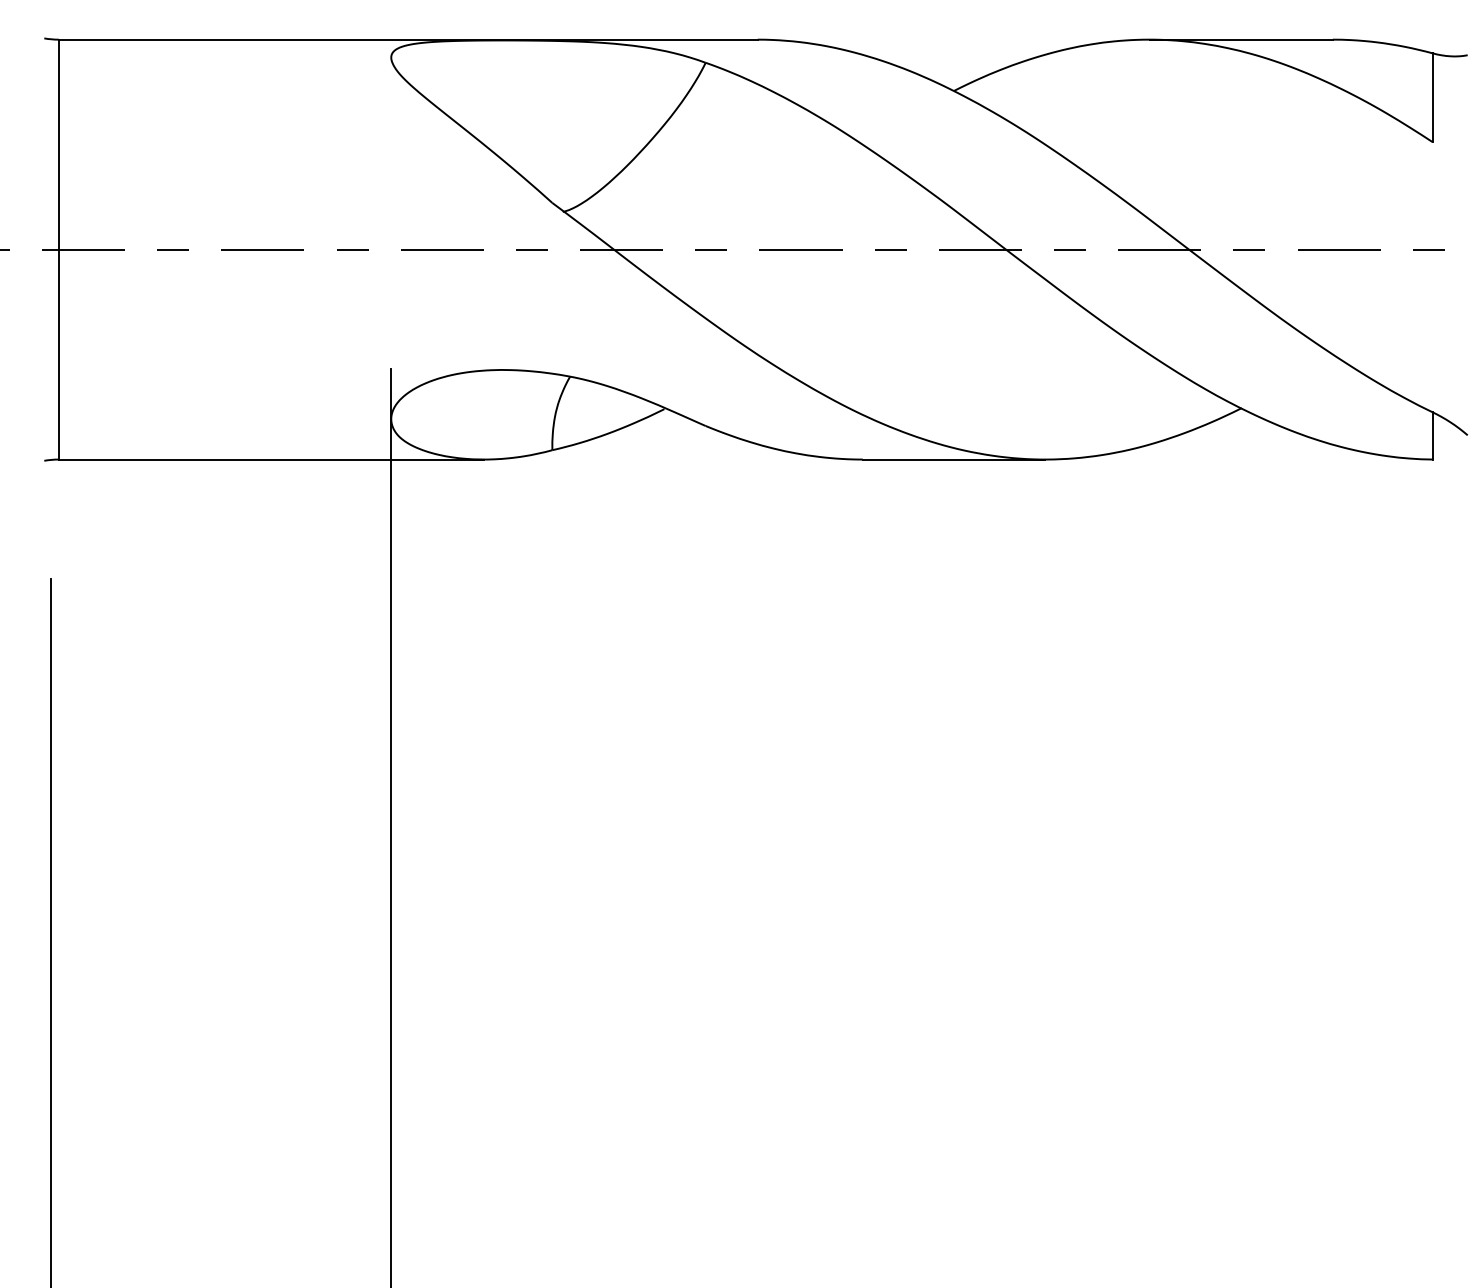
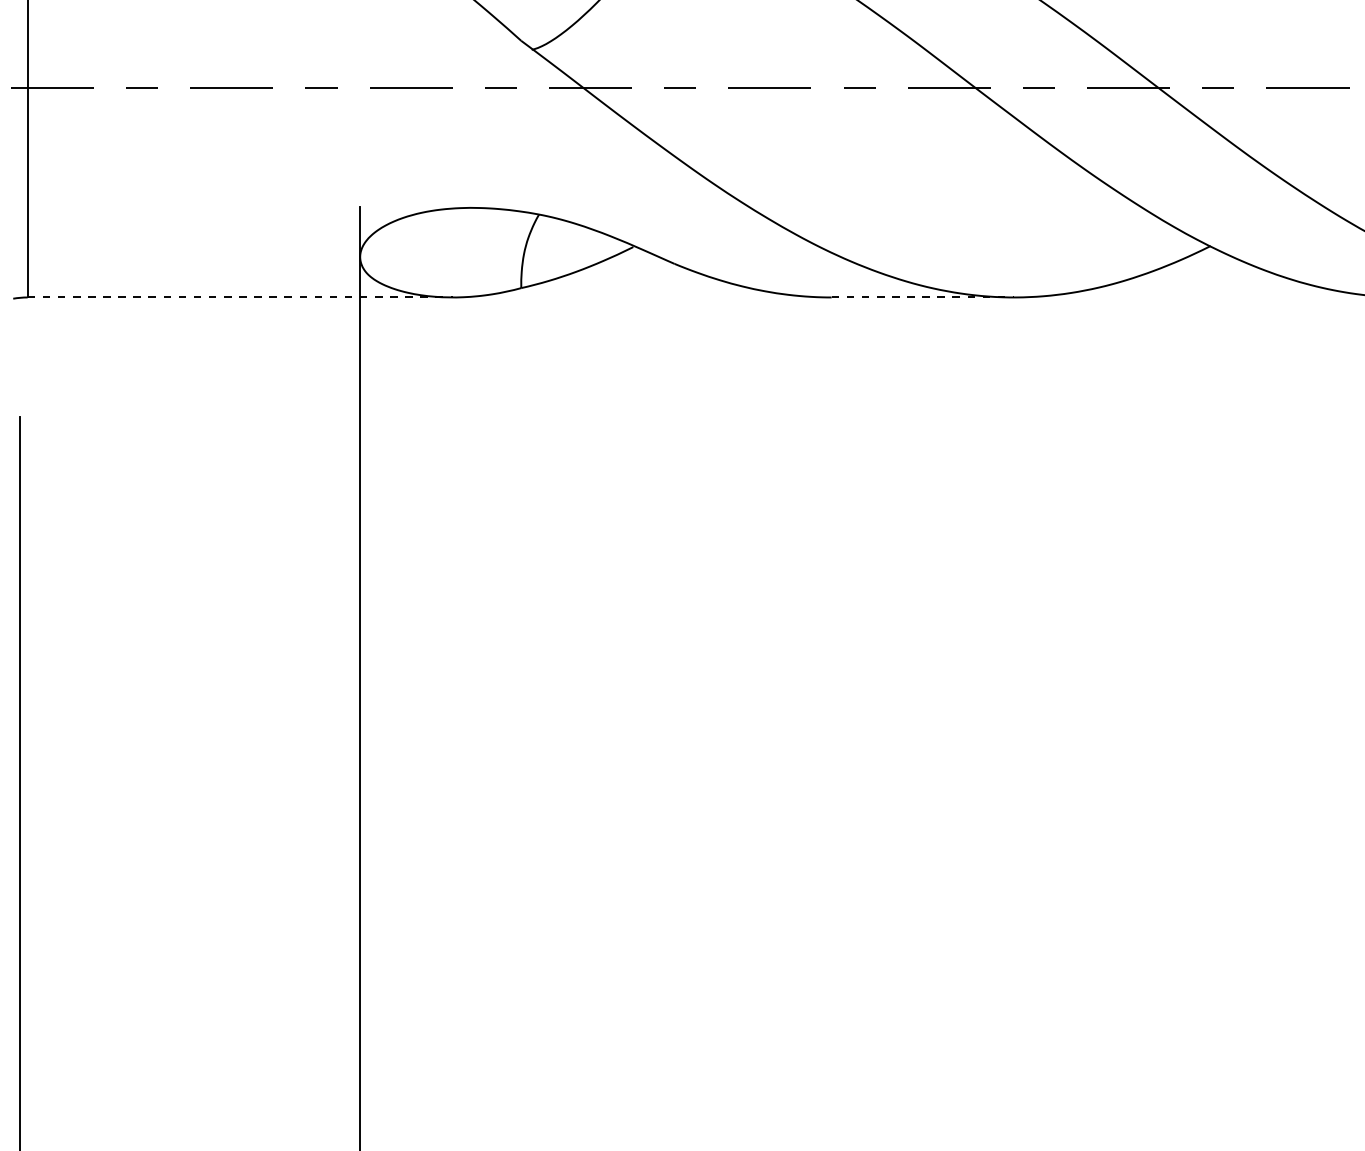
line: (271, 459) -> (240, 297), solid -> dashed
line: (954, 459) -> (923, 297), solid -> dashed

